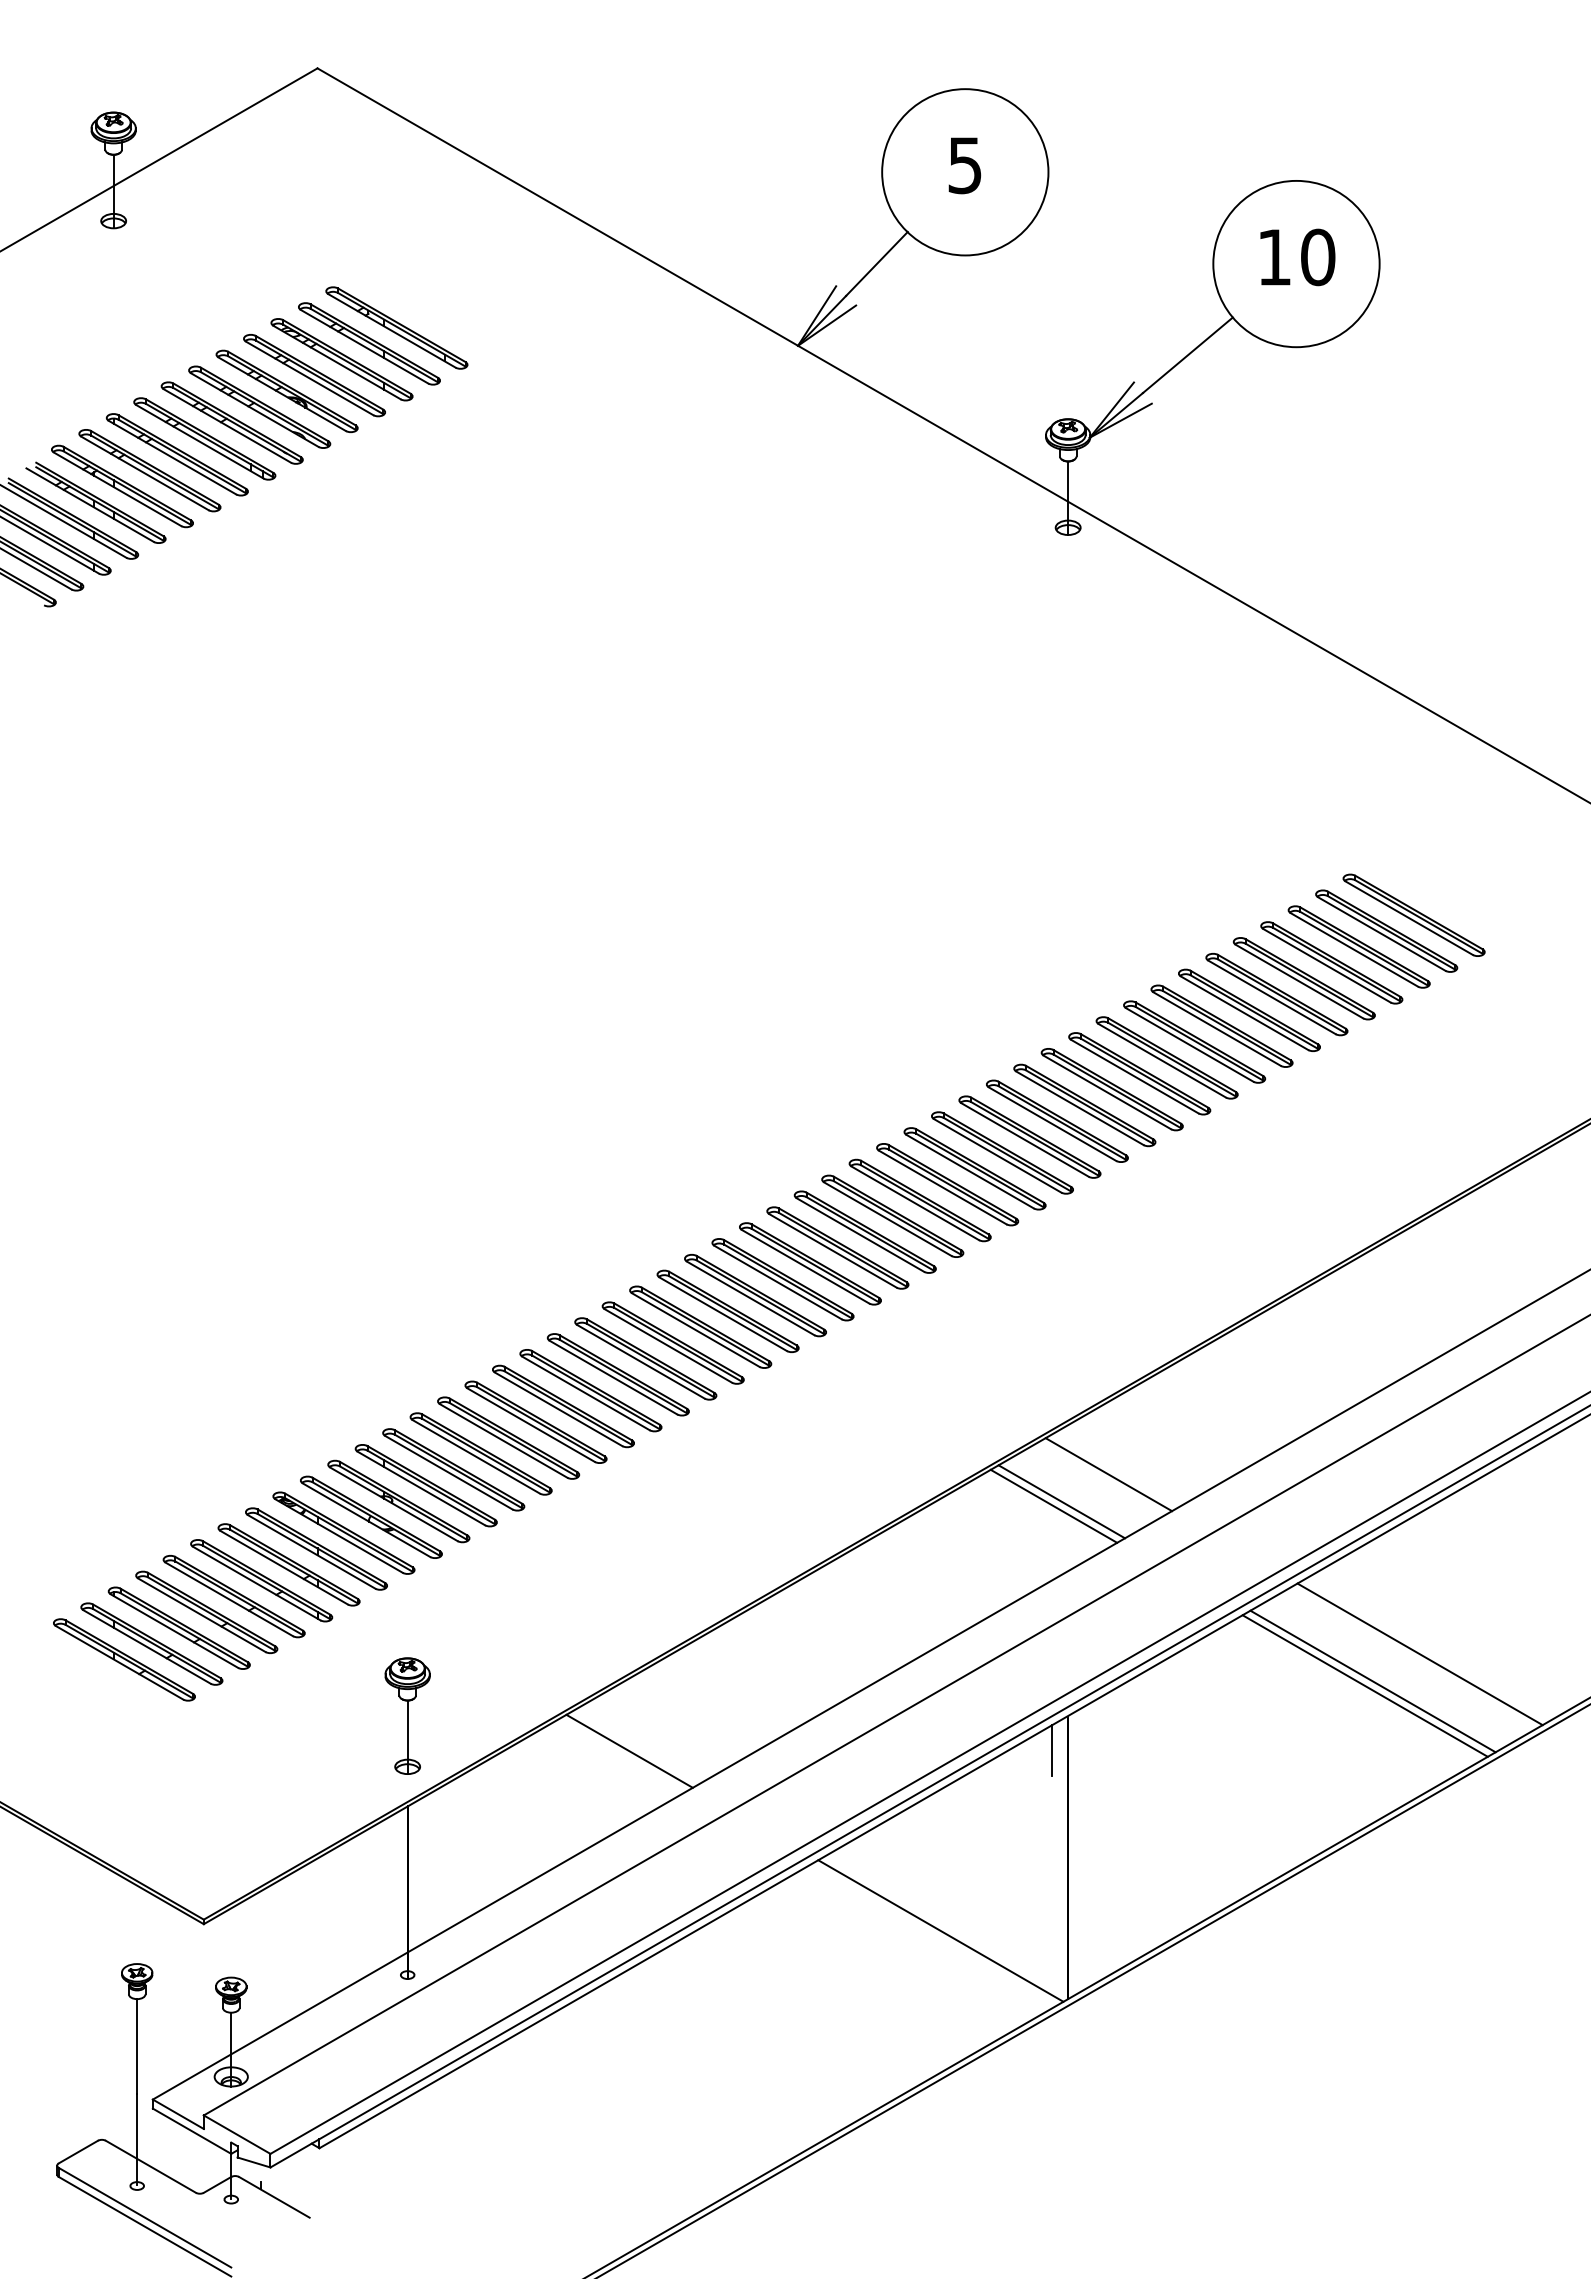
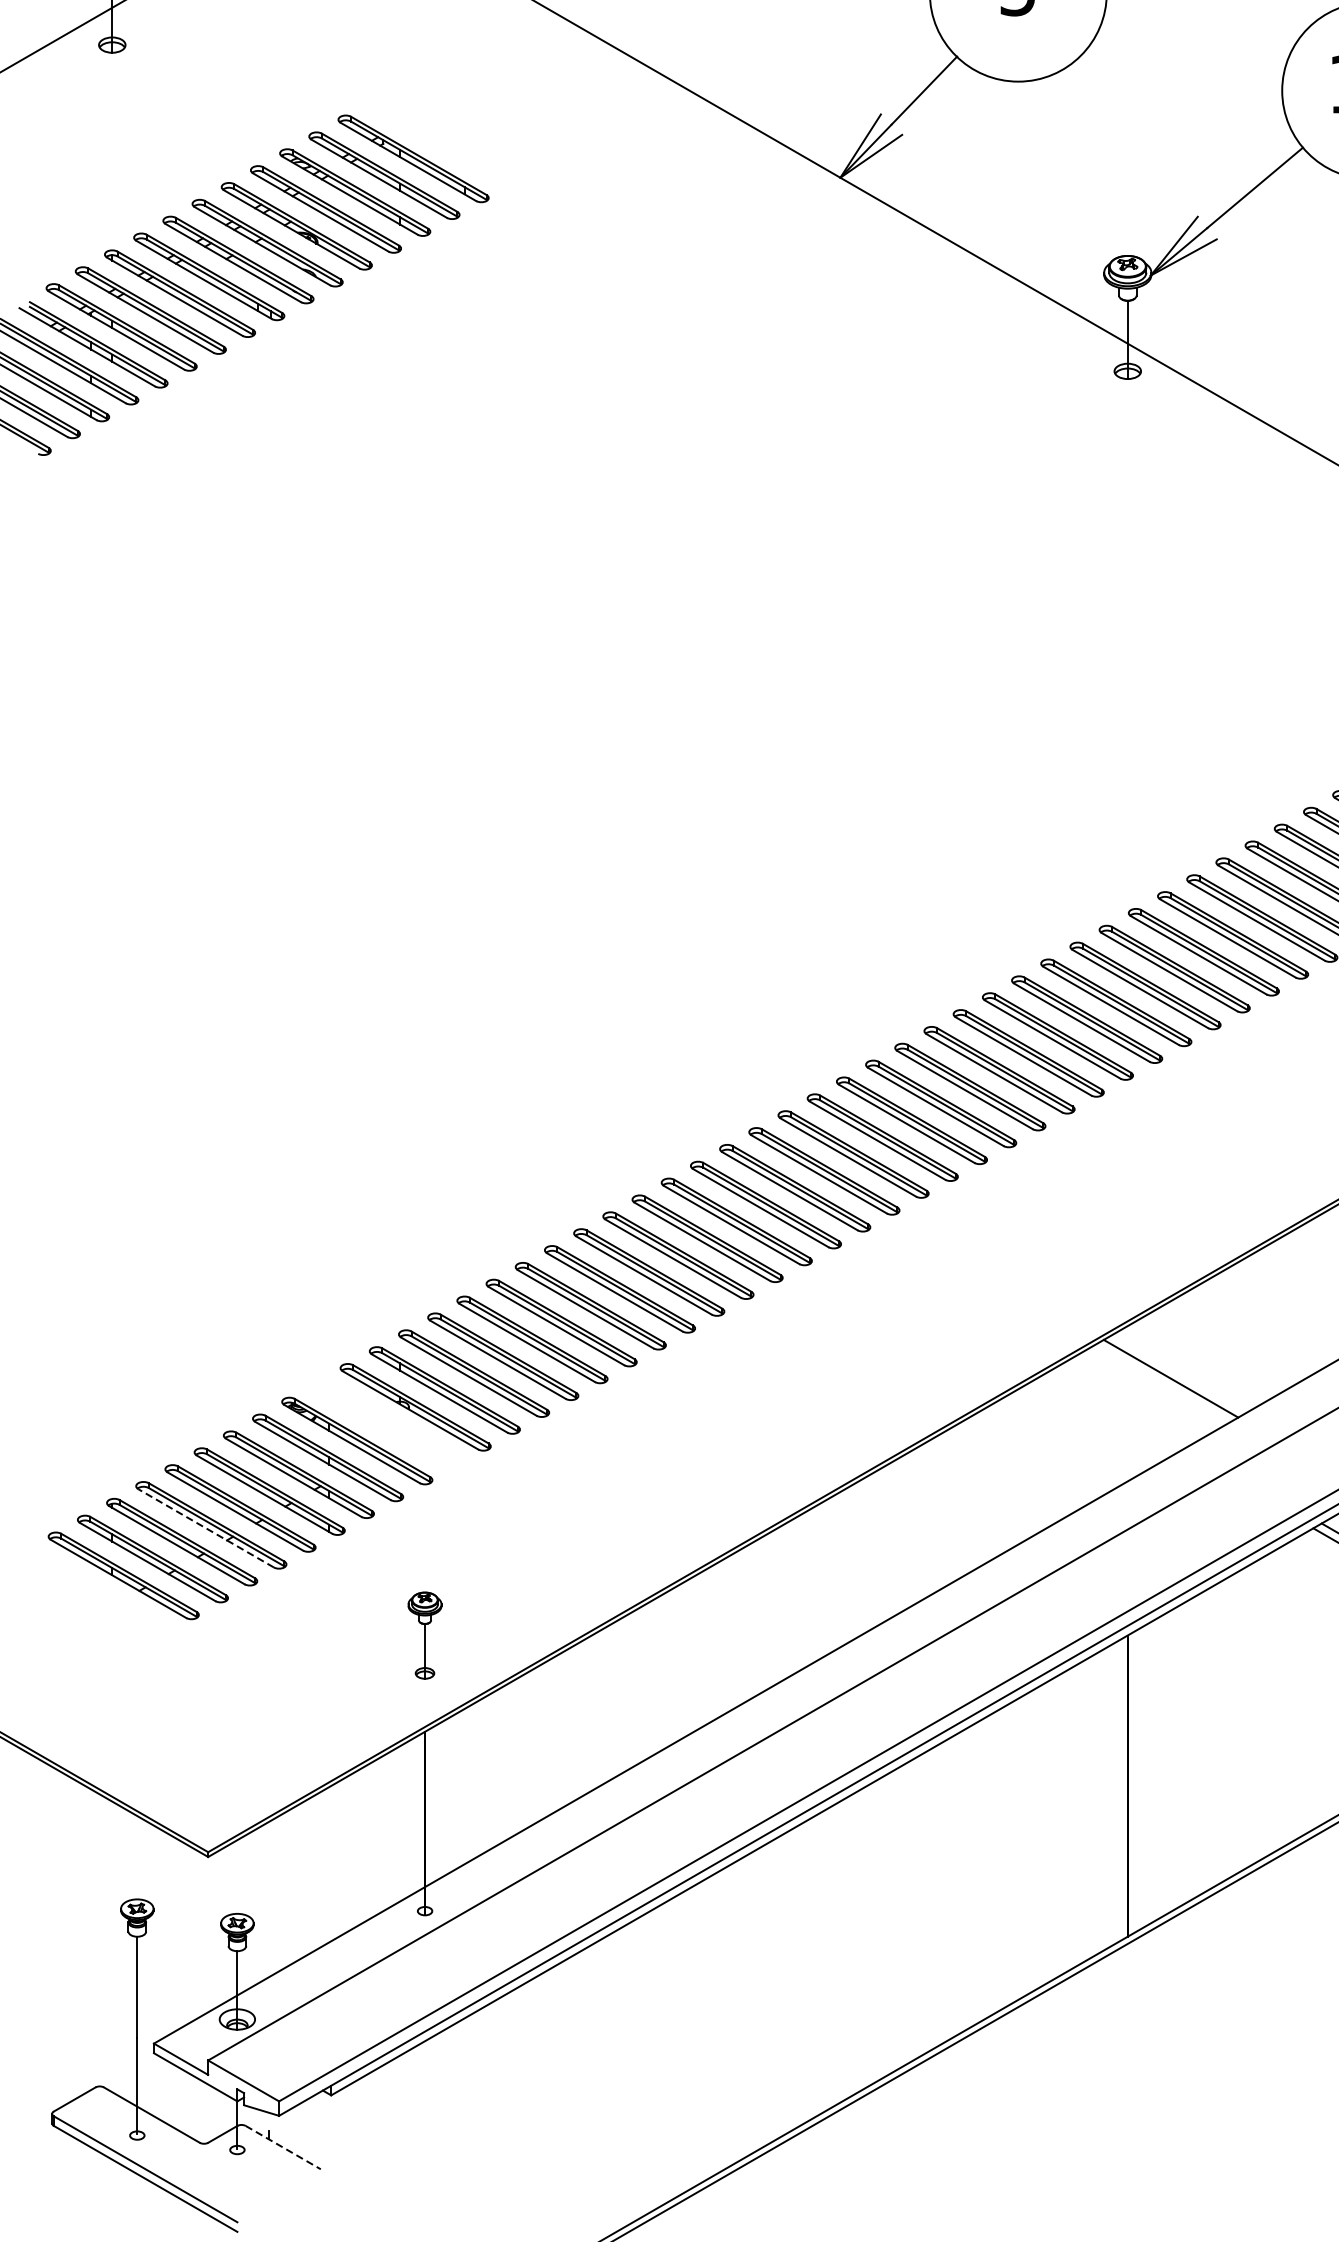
line: (1061, 1501) -> (1120, 1407), removed
line: (1053, 1505) -> (1112, 1411), removed
part: (371, 1516) -> (386, 1423), removed
line: (201, 1615) -> (205, 1528), solid -> dashed
part: (407, 1715) -> (424, 1634), size x0.7
line: (629, 1750) -> (661, 1672), removed
line: (1052, 1750) -> (1111, 1672), removed
line: (940, 1930) -> (991, 1863), removed
line: (274, 2197) -> (283, 2147), solid -> dashed

